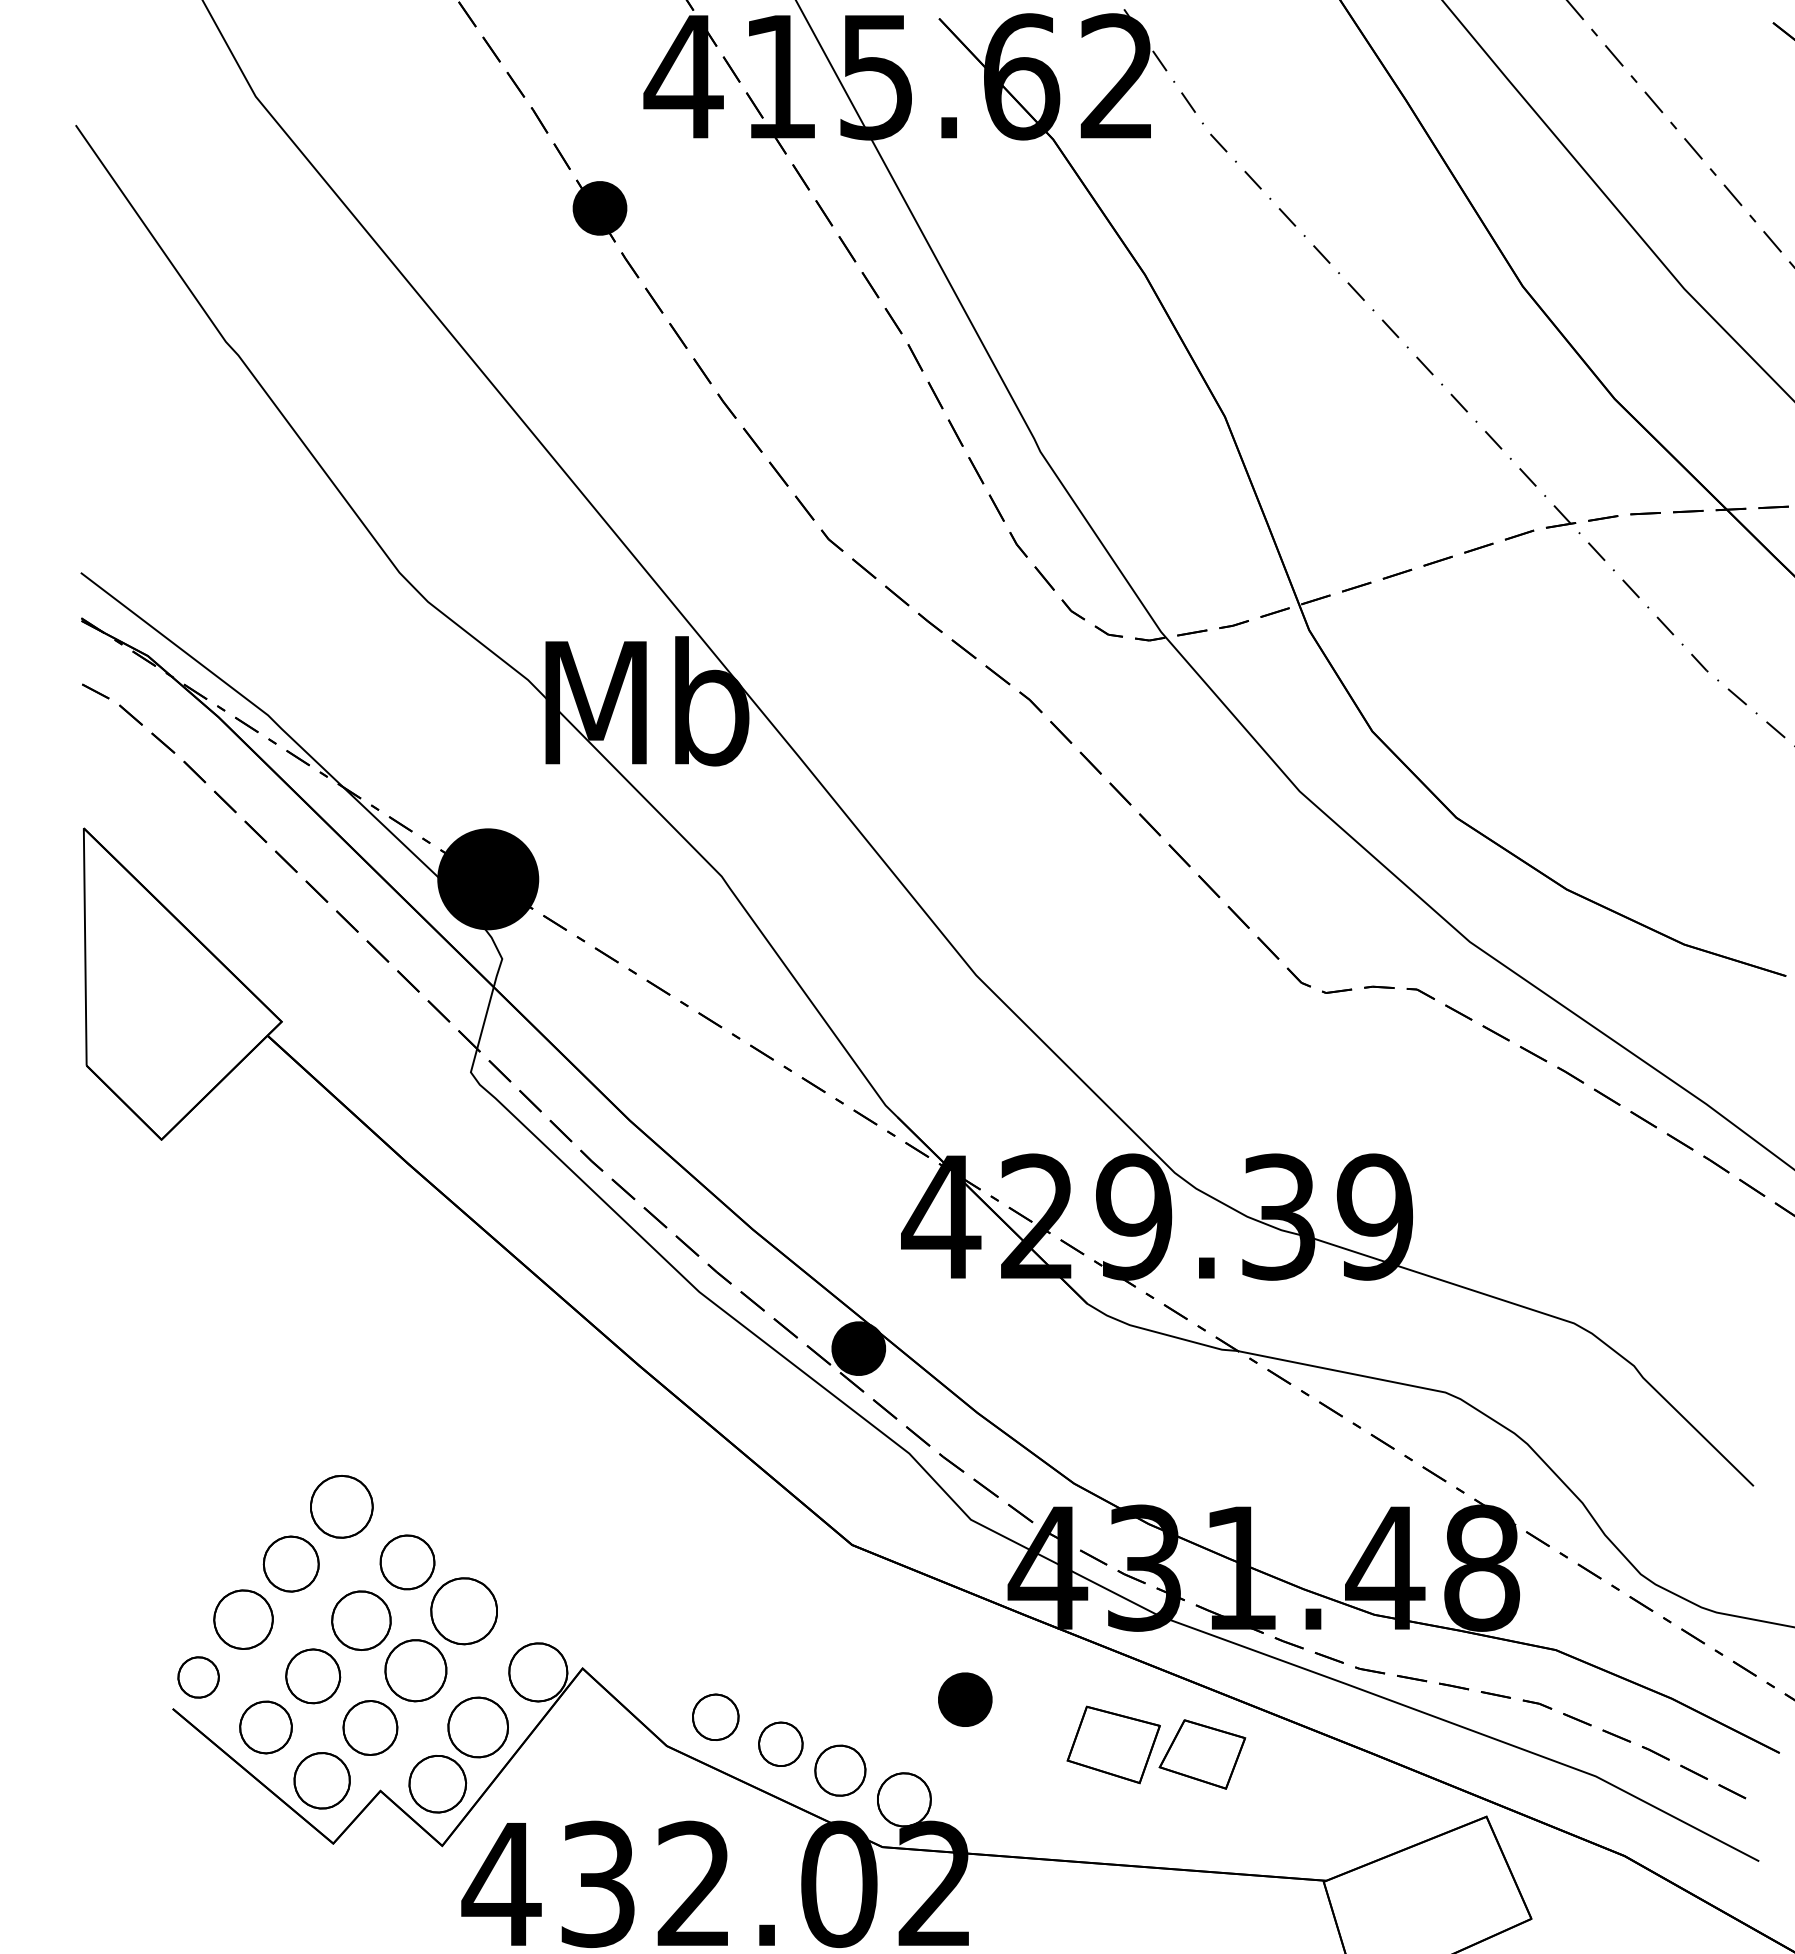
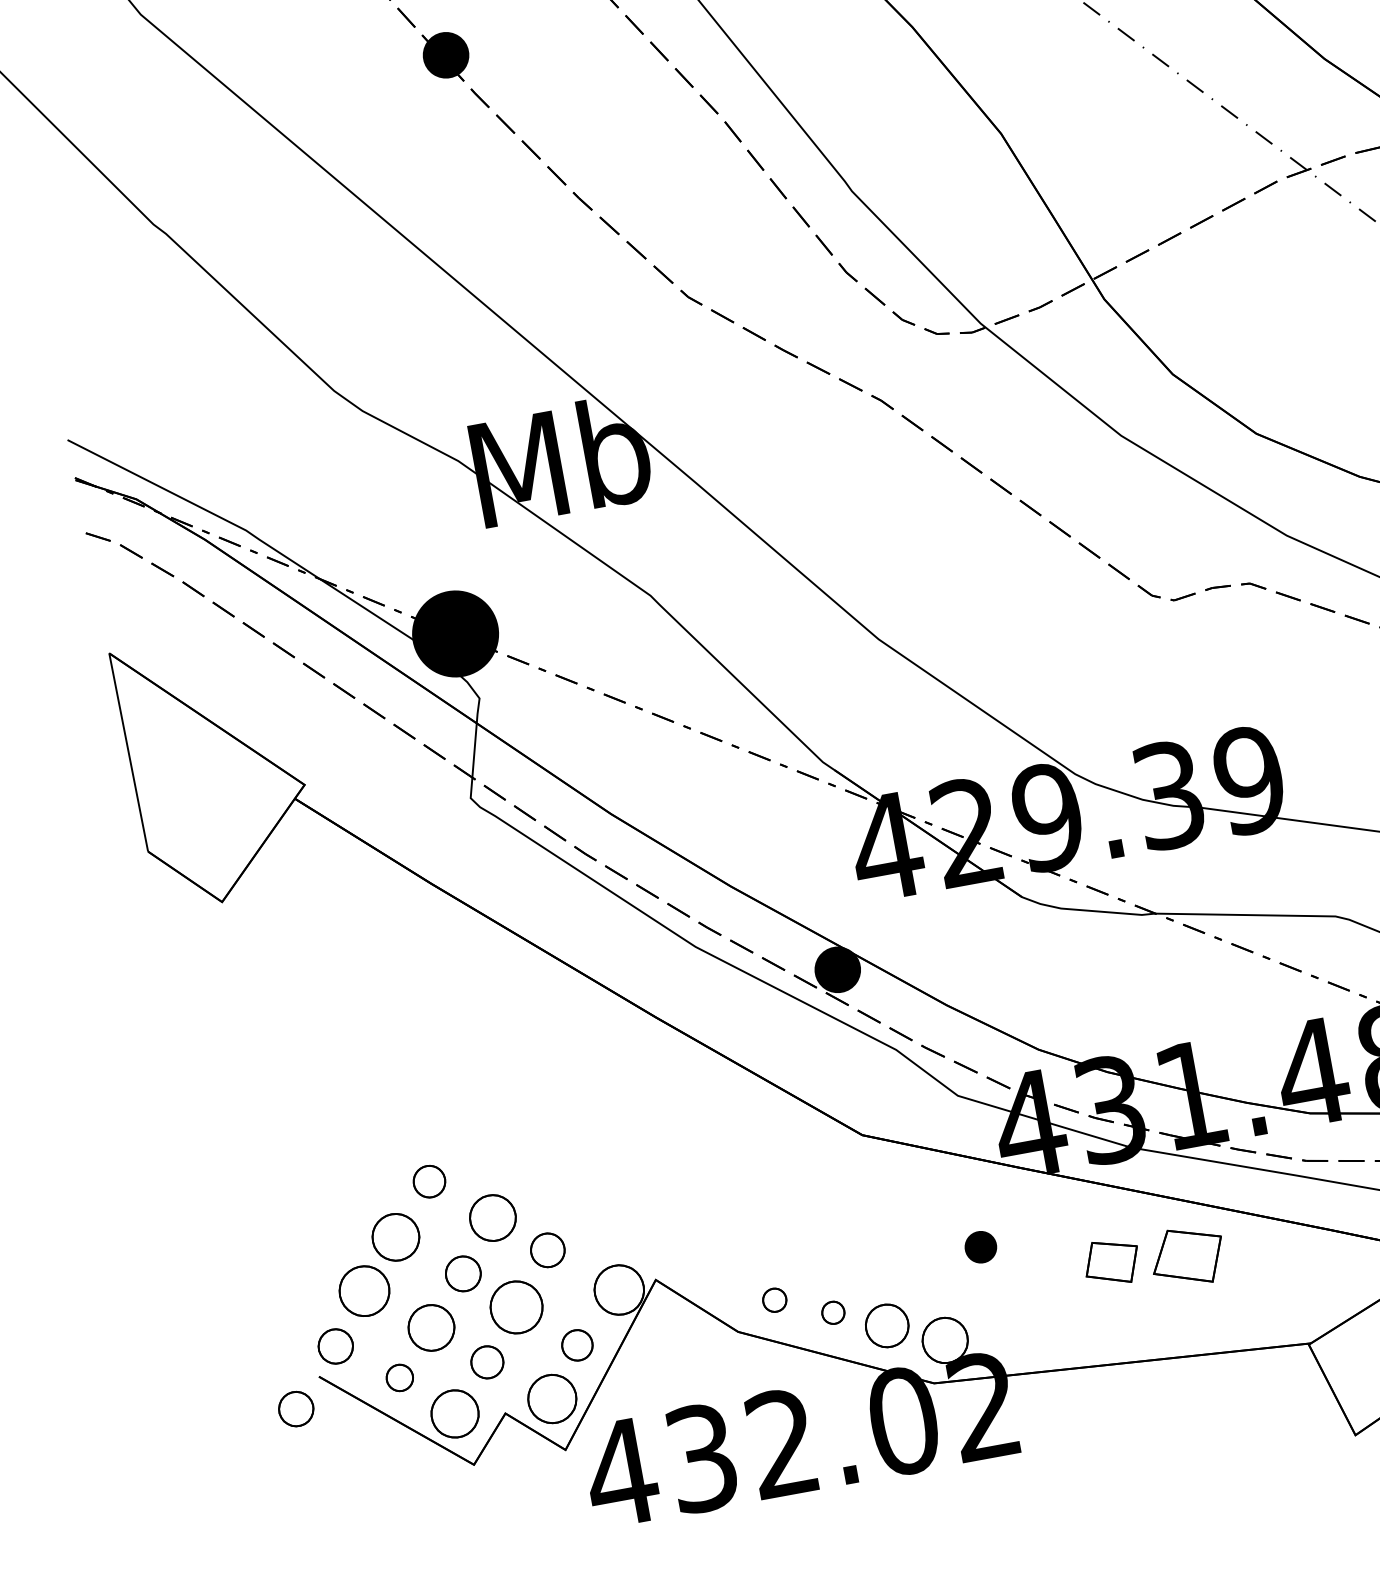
part: (341, 1506) -> (429, 1181), size x0.6
part: (463, 1611) -> (547, 1250), size x0.6
part: (361, 1620) -> (463, 1273), size x0.7
part: (965, 1699) -> (980, 1247), size x0.7
part: (715, 1716) -> (774, 1299), size x0.6
part: (265, 1727) -> (399, 1378), size x0.6
part: (370, 1727) -> (487, 1361), size x0.7
part: (477, 1727) -> (576, 1345), size x0.6
part: (139, 1741) -> (296, 1409), added
part: (780, 1743) -> (832, 1312), size x0.6
part: (1113, 1744) -> (1111, 1262), size x0.7

